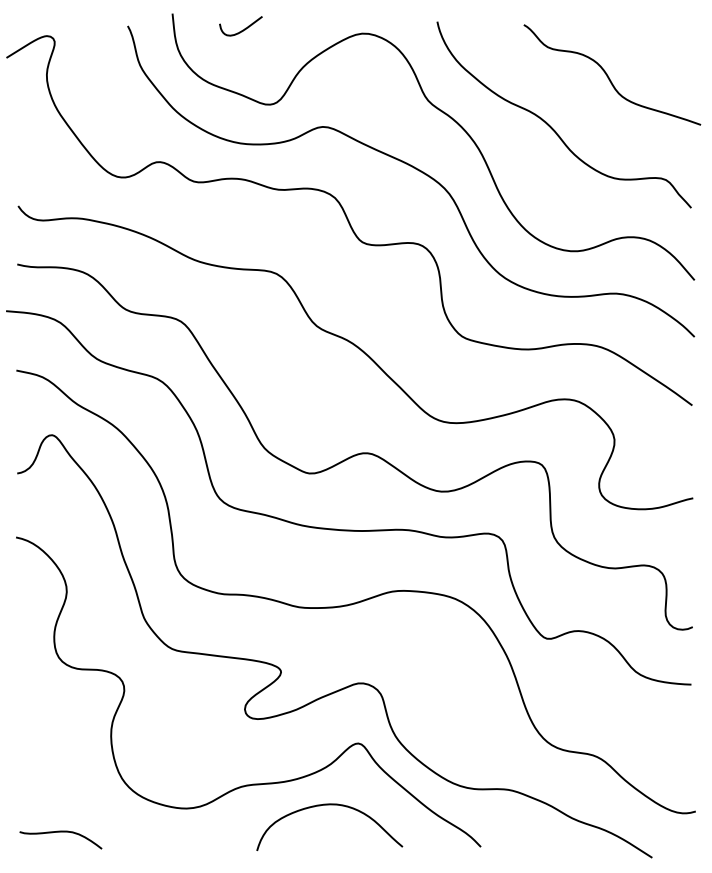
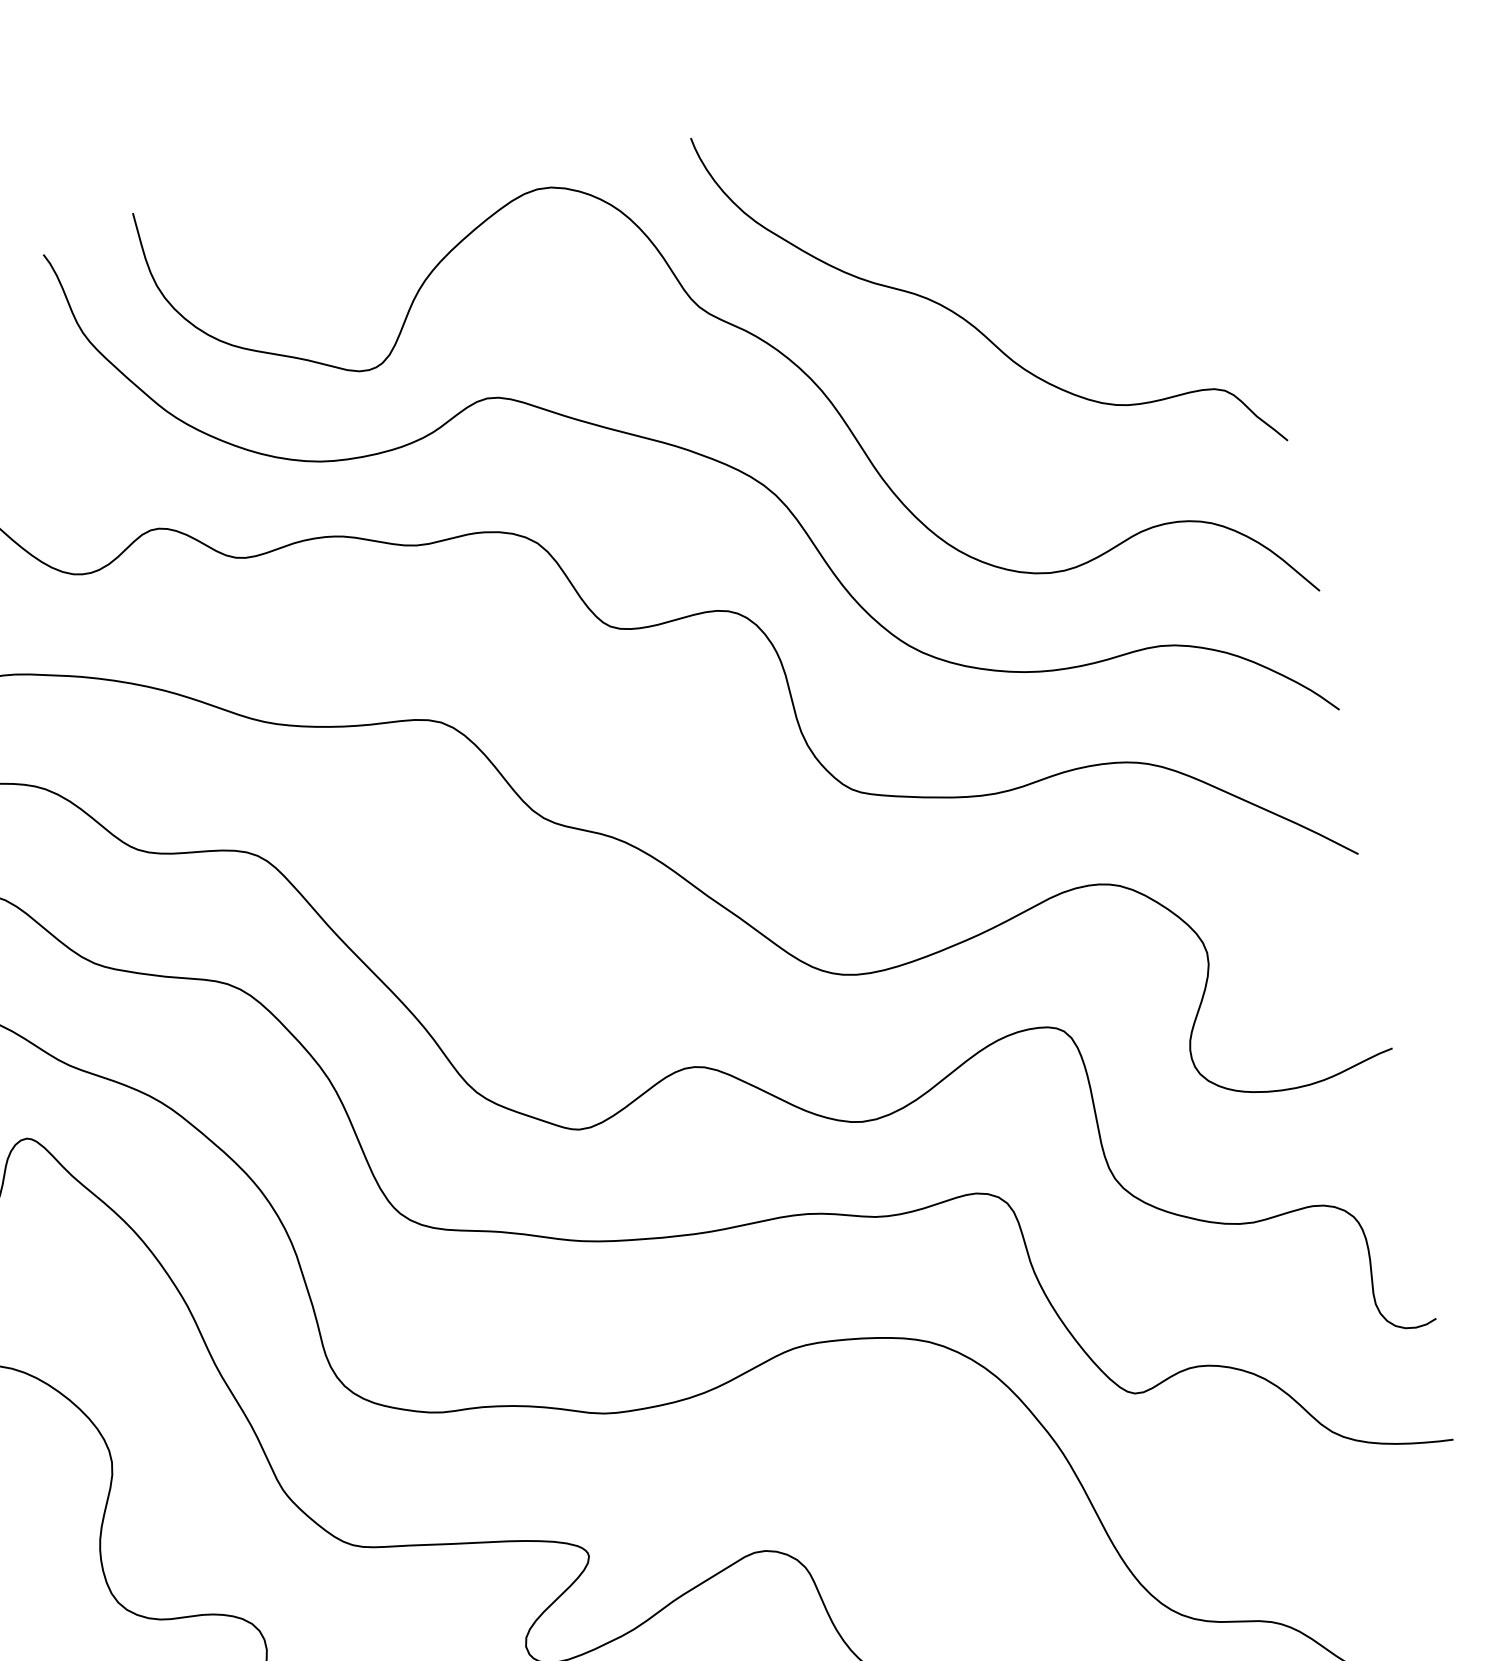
curve: (242, 29) -> (285, 222), removed
curve: (608, 75) -> (1068, 191), removed

